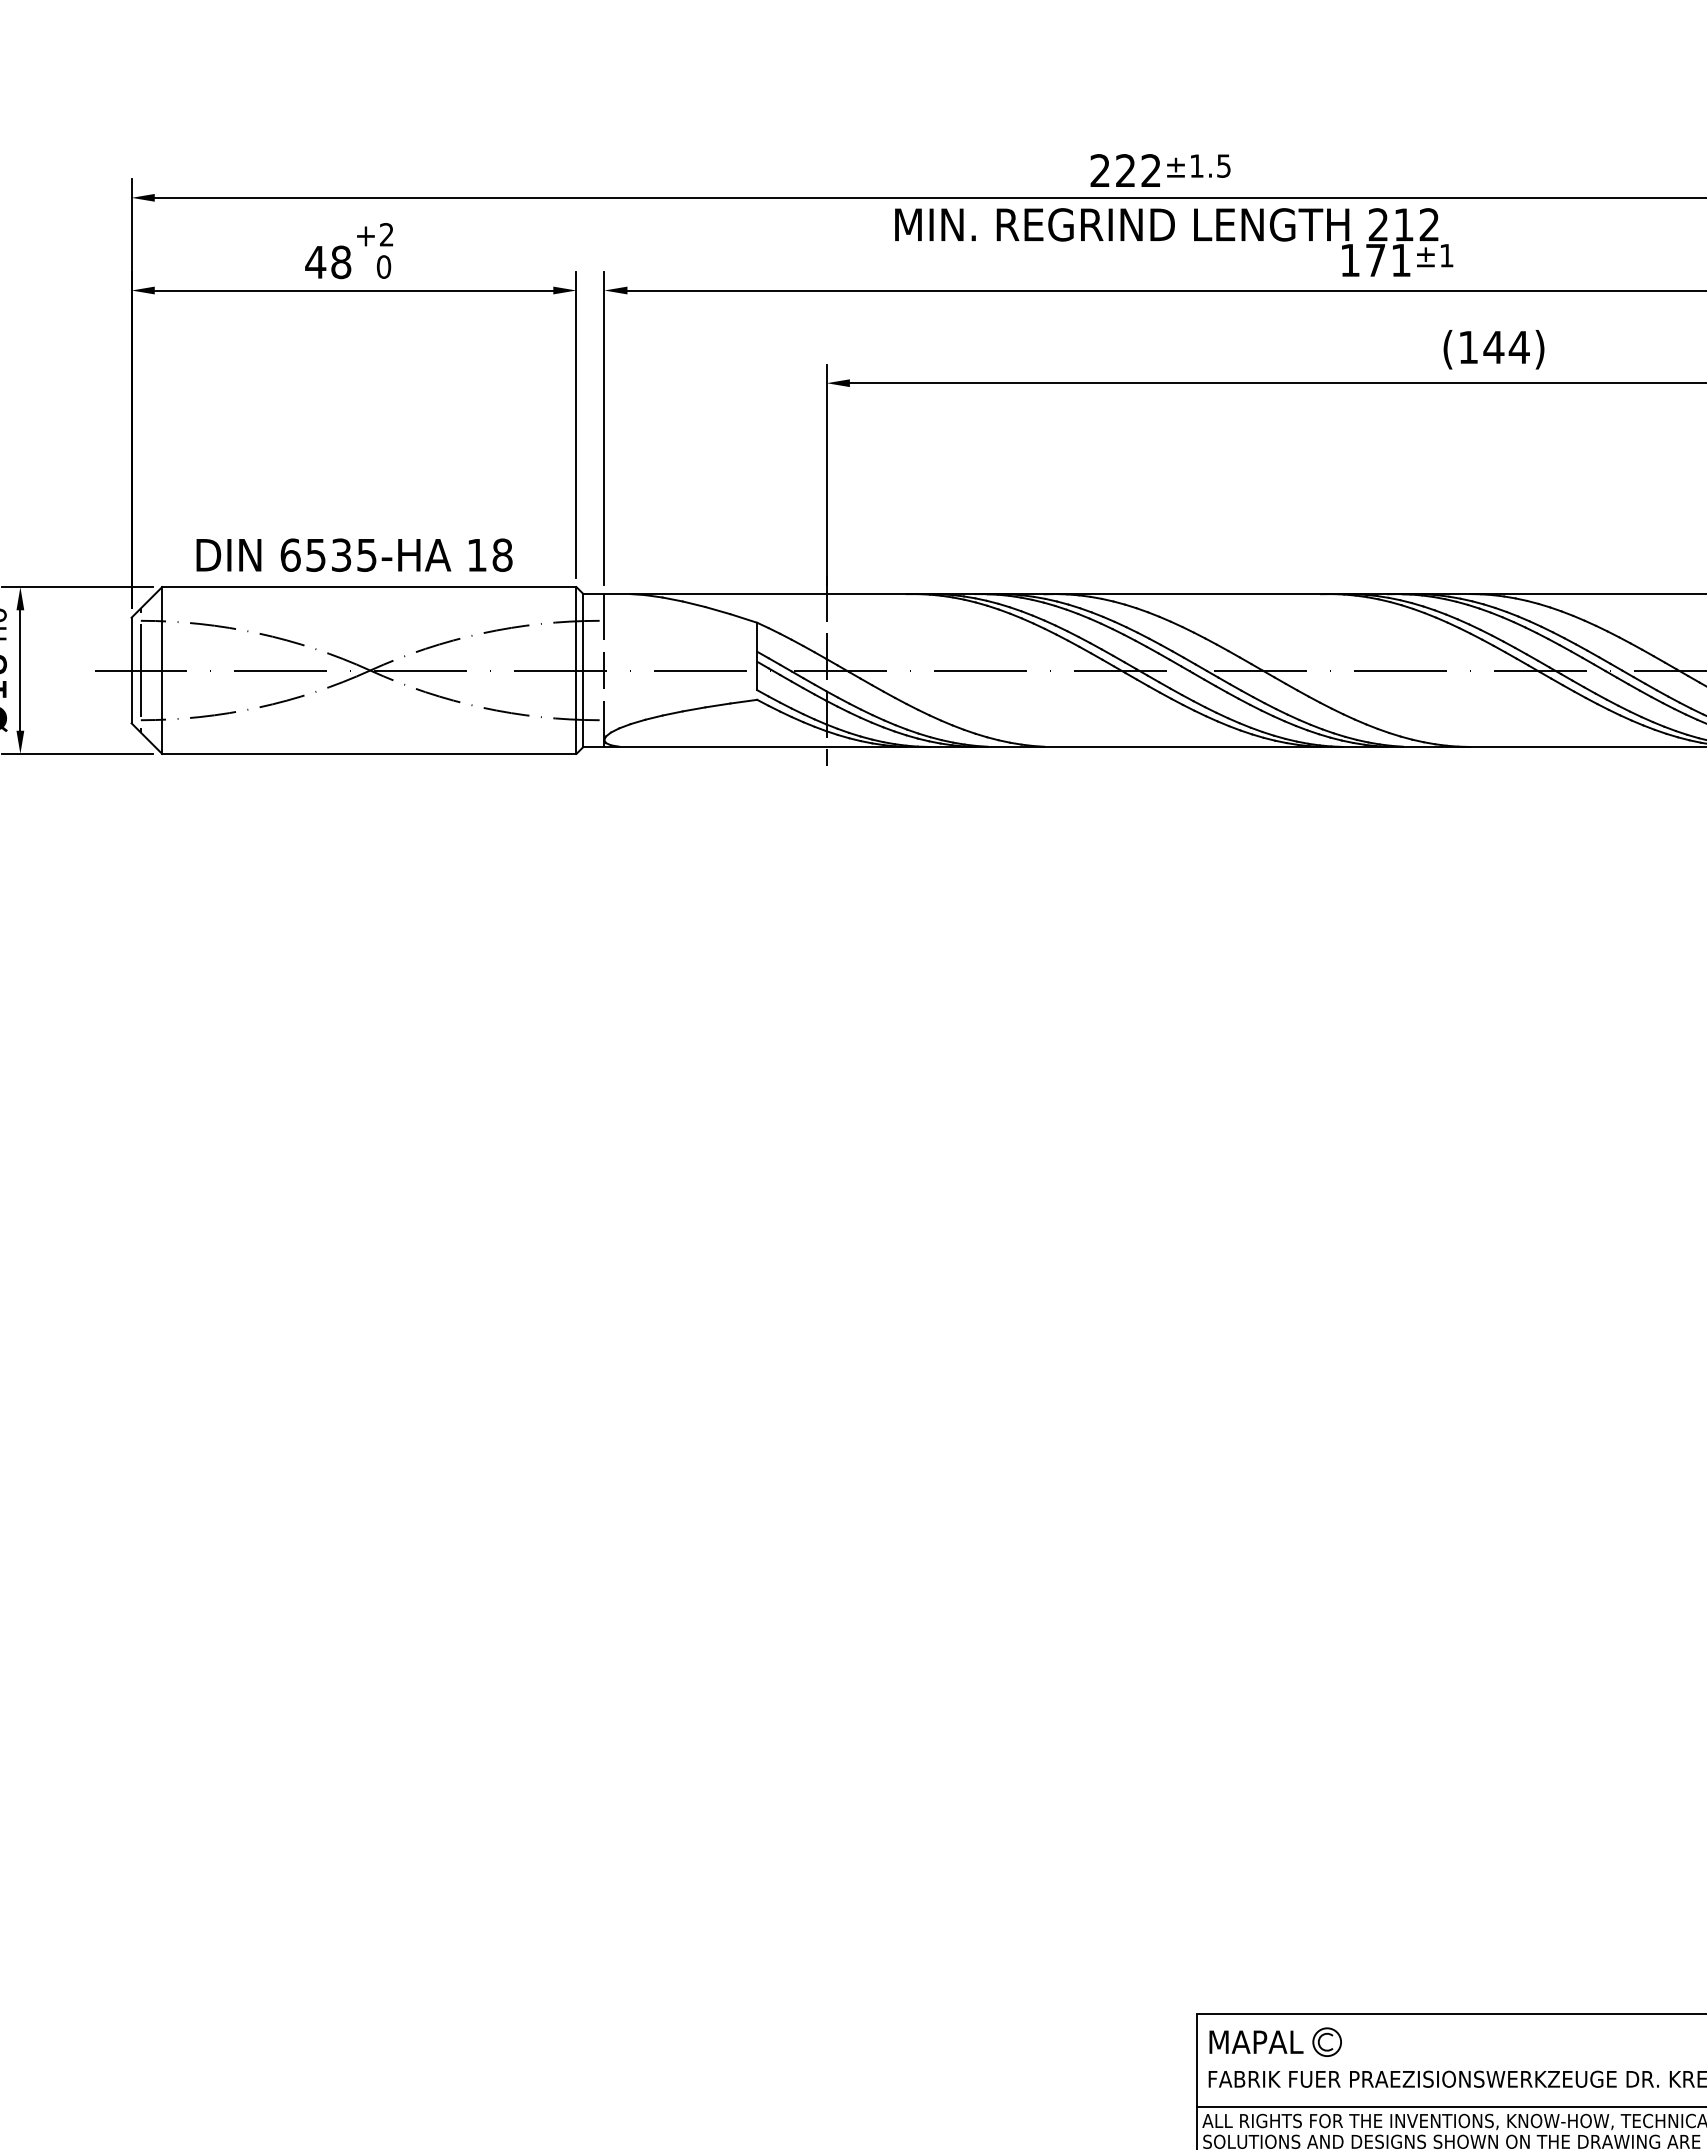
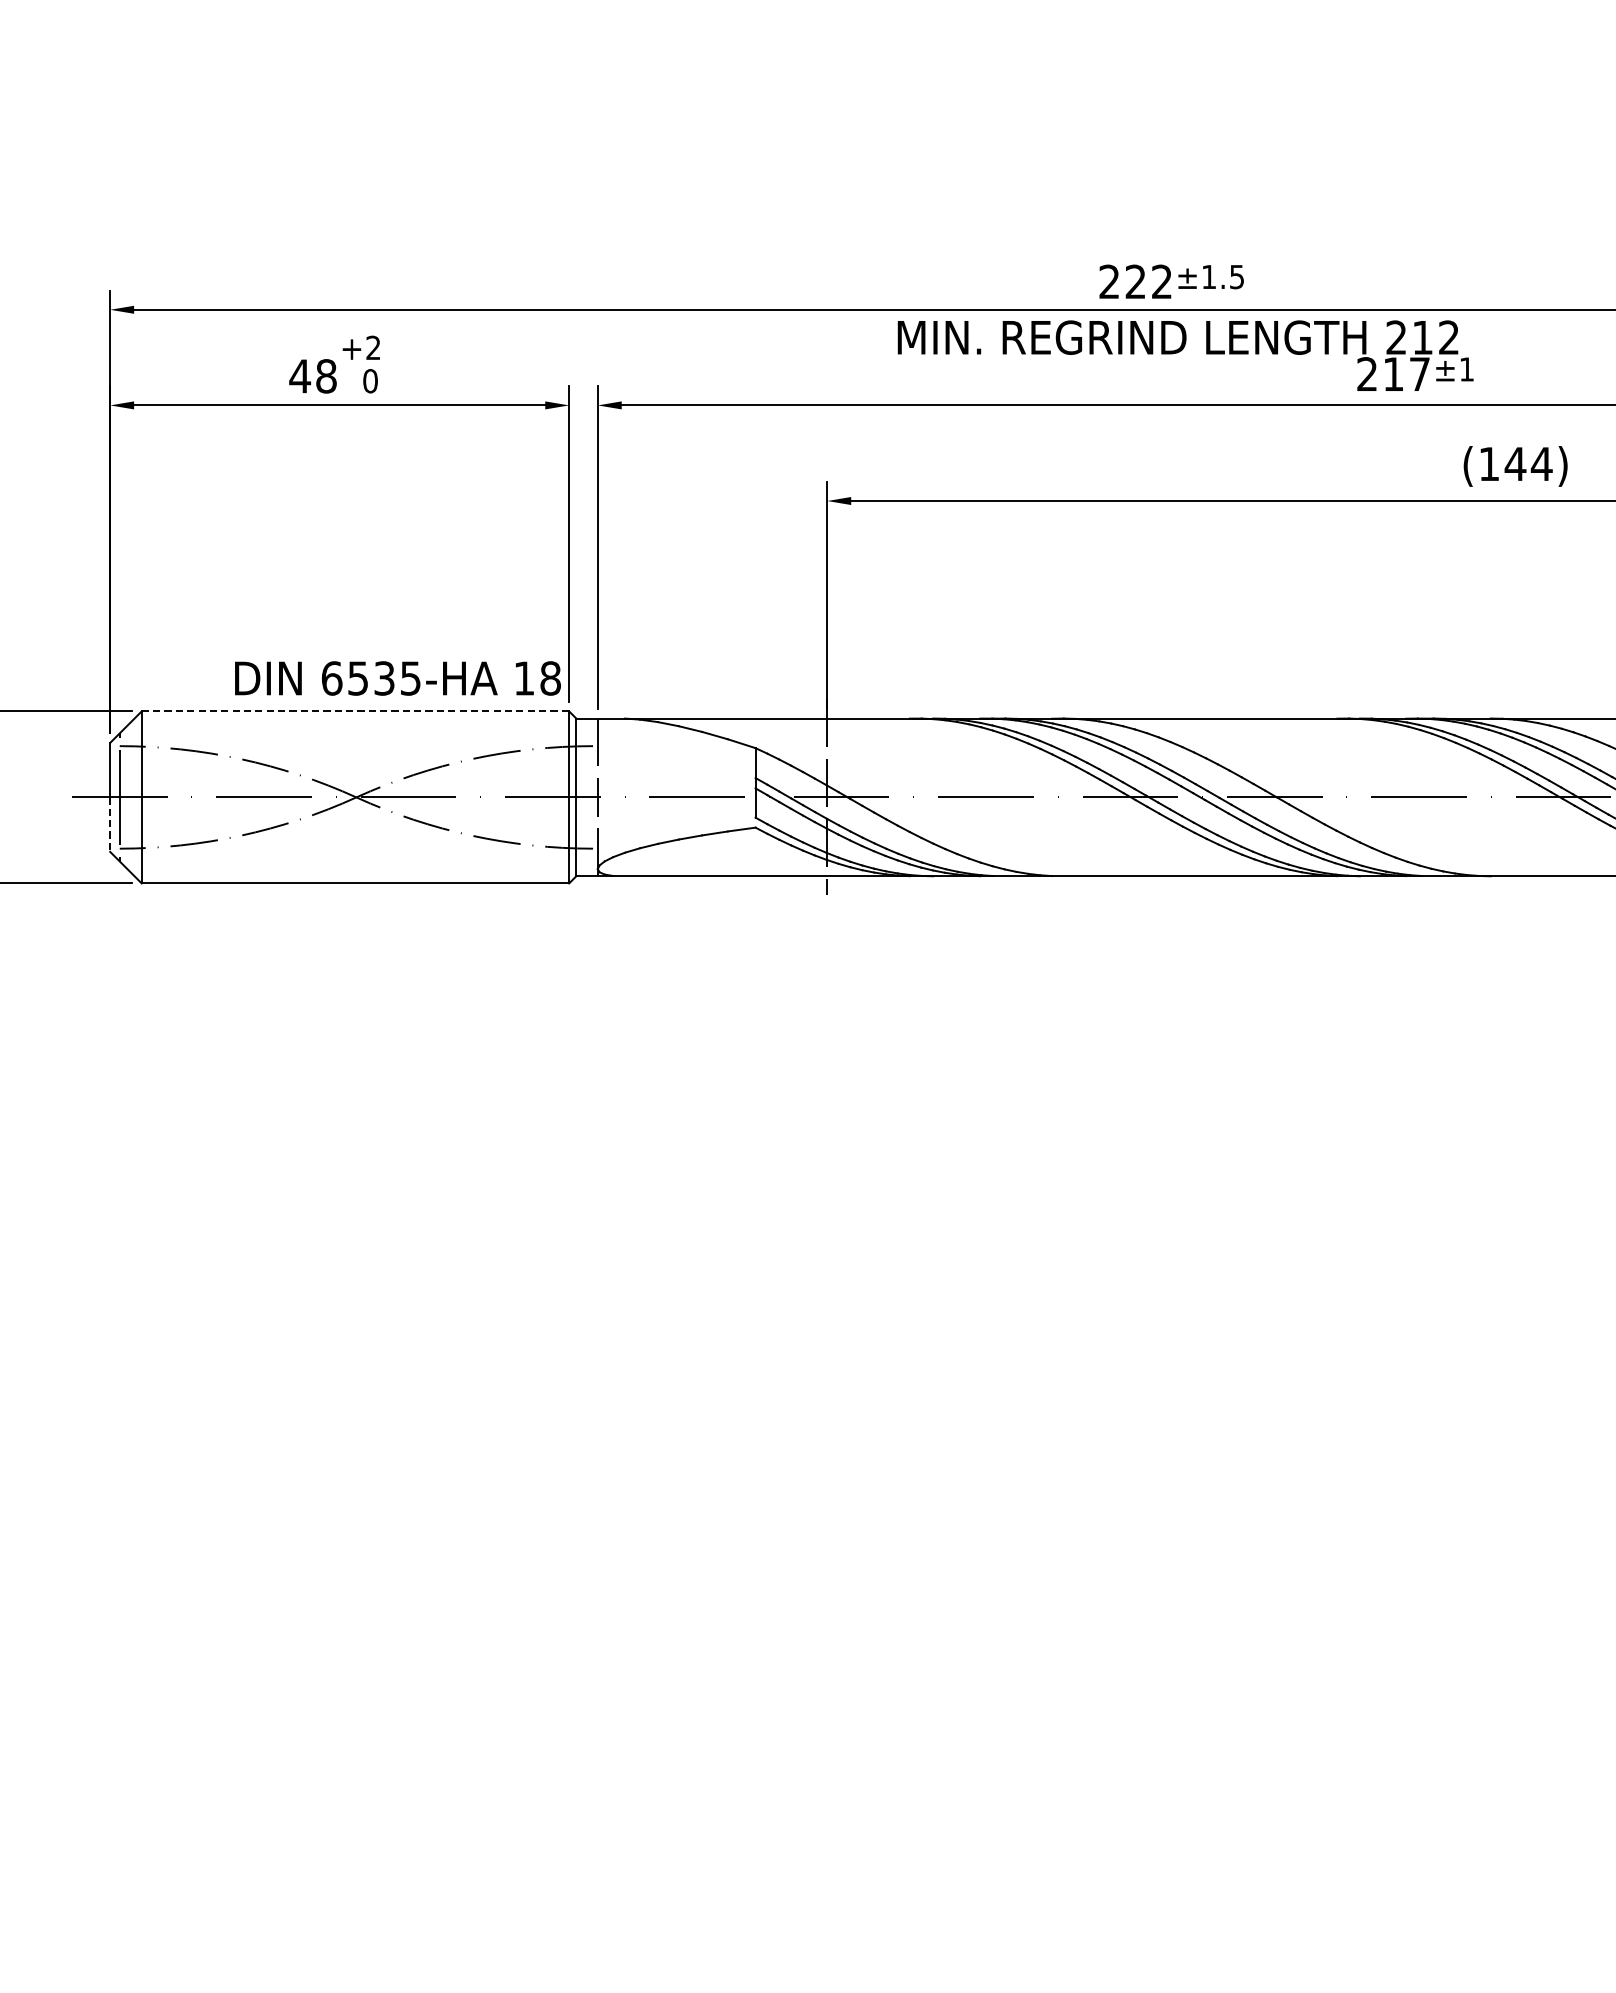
text: (1375, 259) -> (1393, 373), 171 -> 217
text: (354, 554) -> (397, 677), moved
line: (369, 587) -> (355, 711), solid -> dashed
line: (131, 697) -> (110, 825), solid -> dashed

